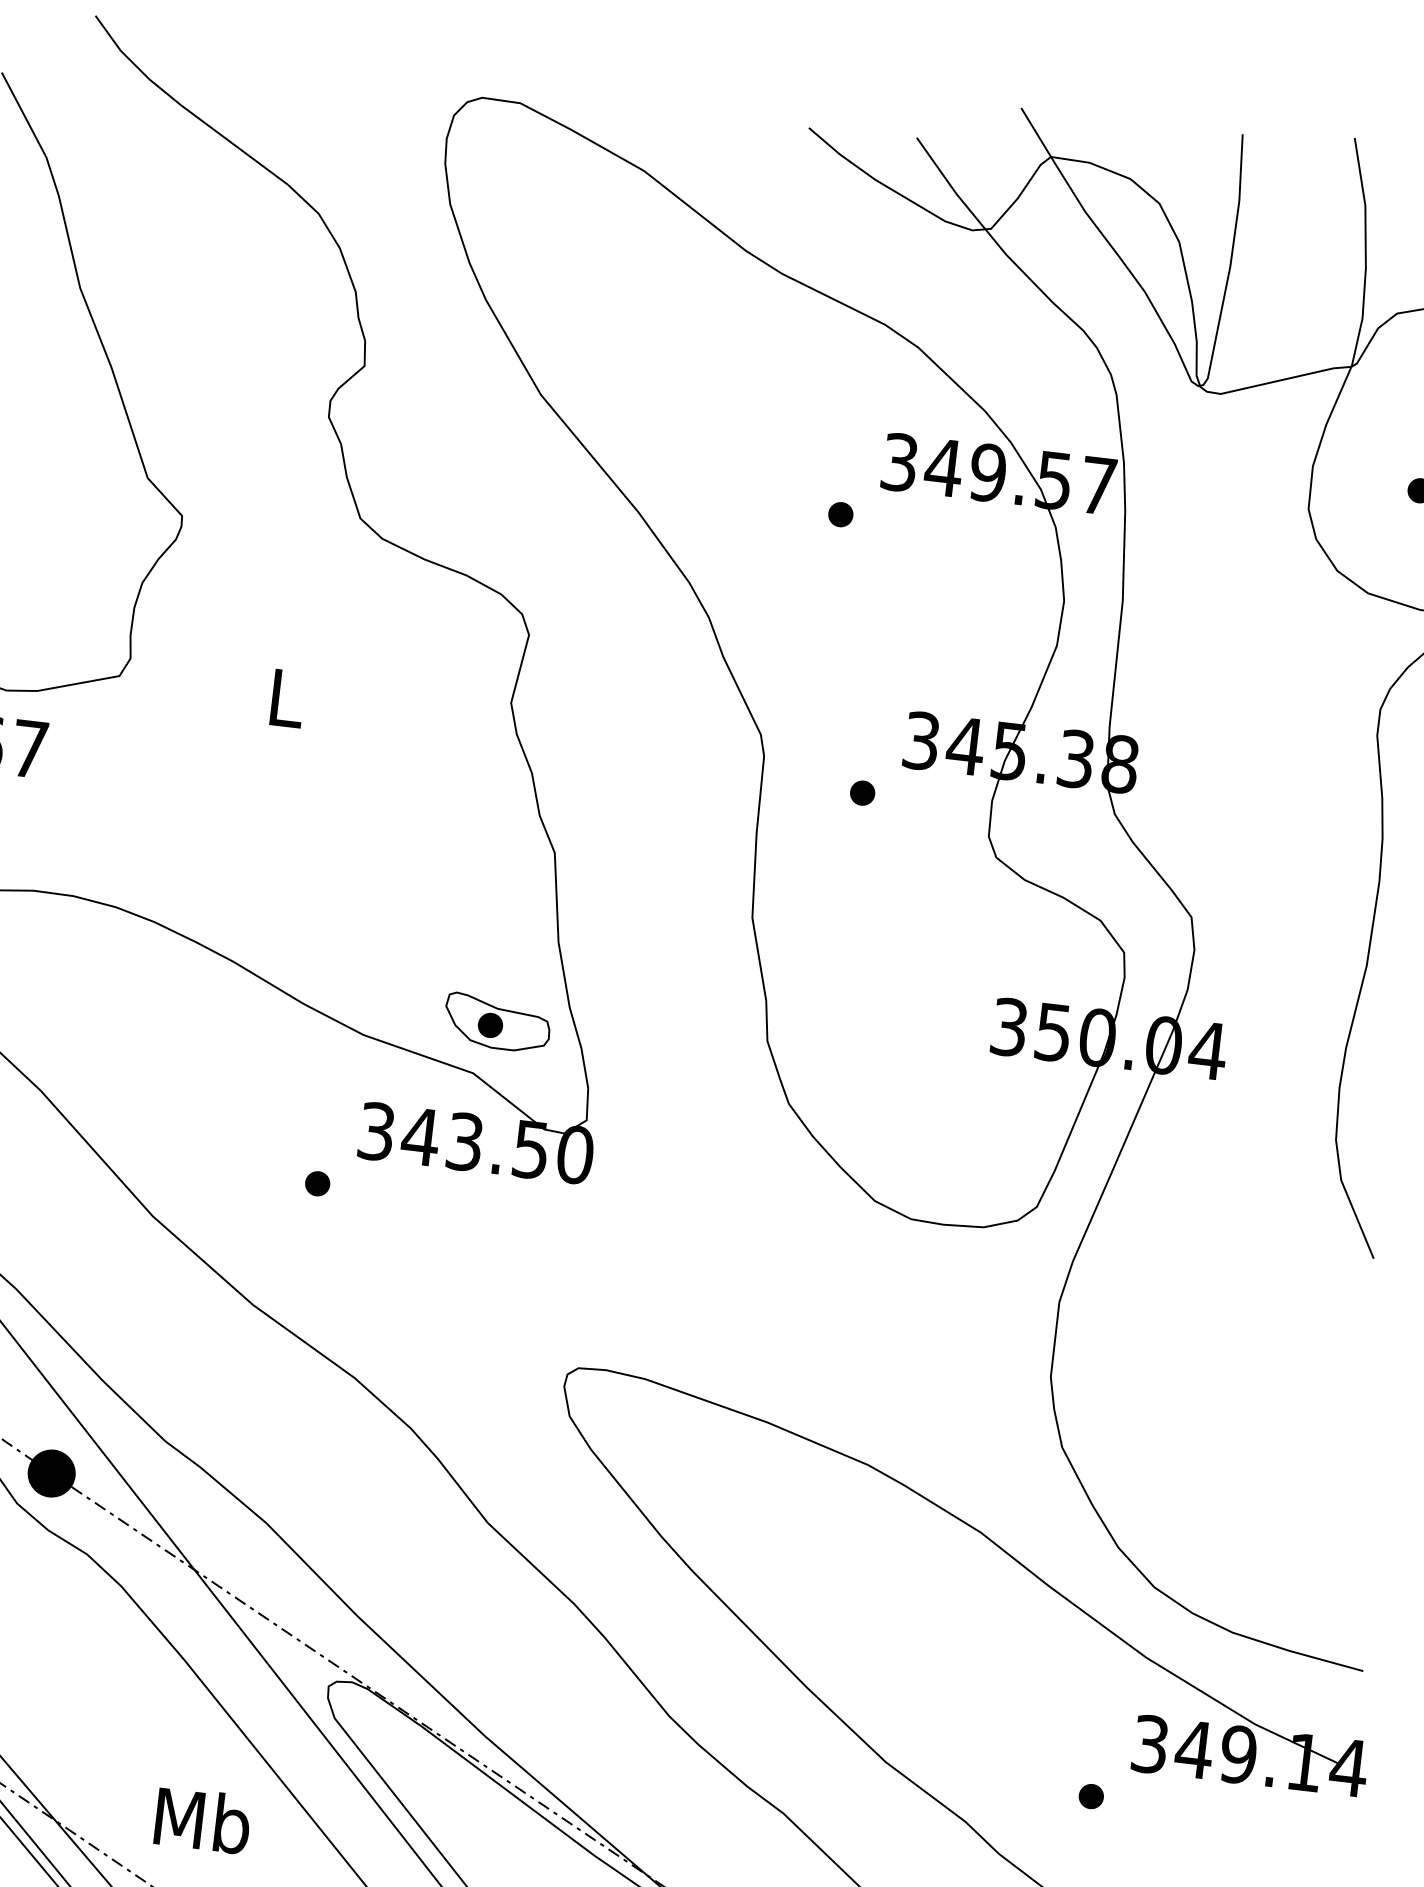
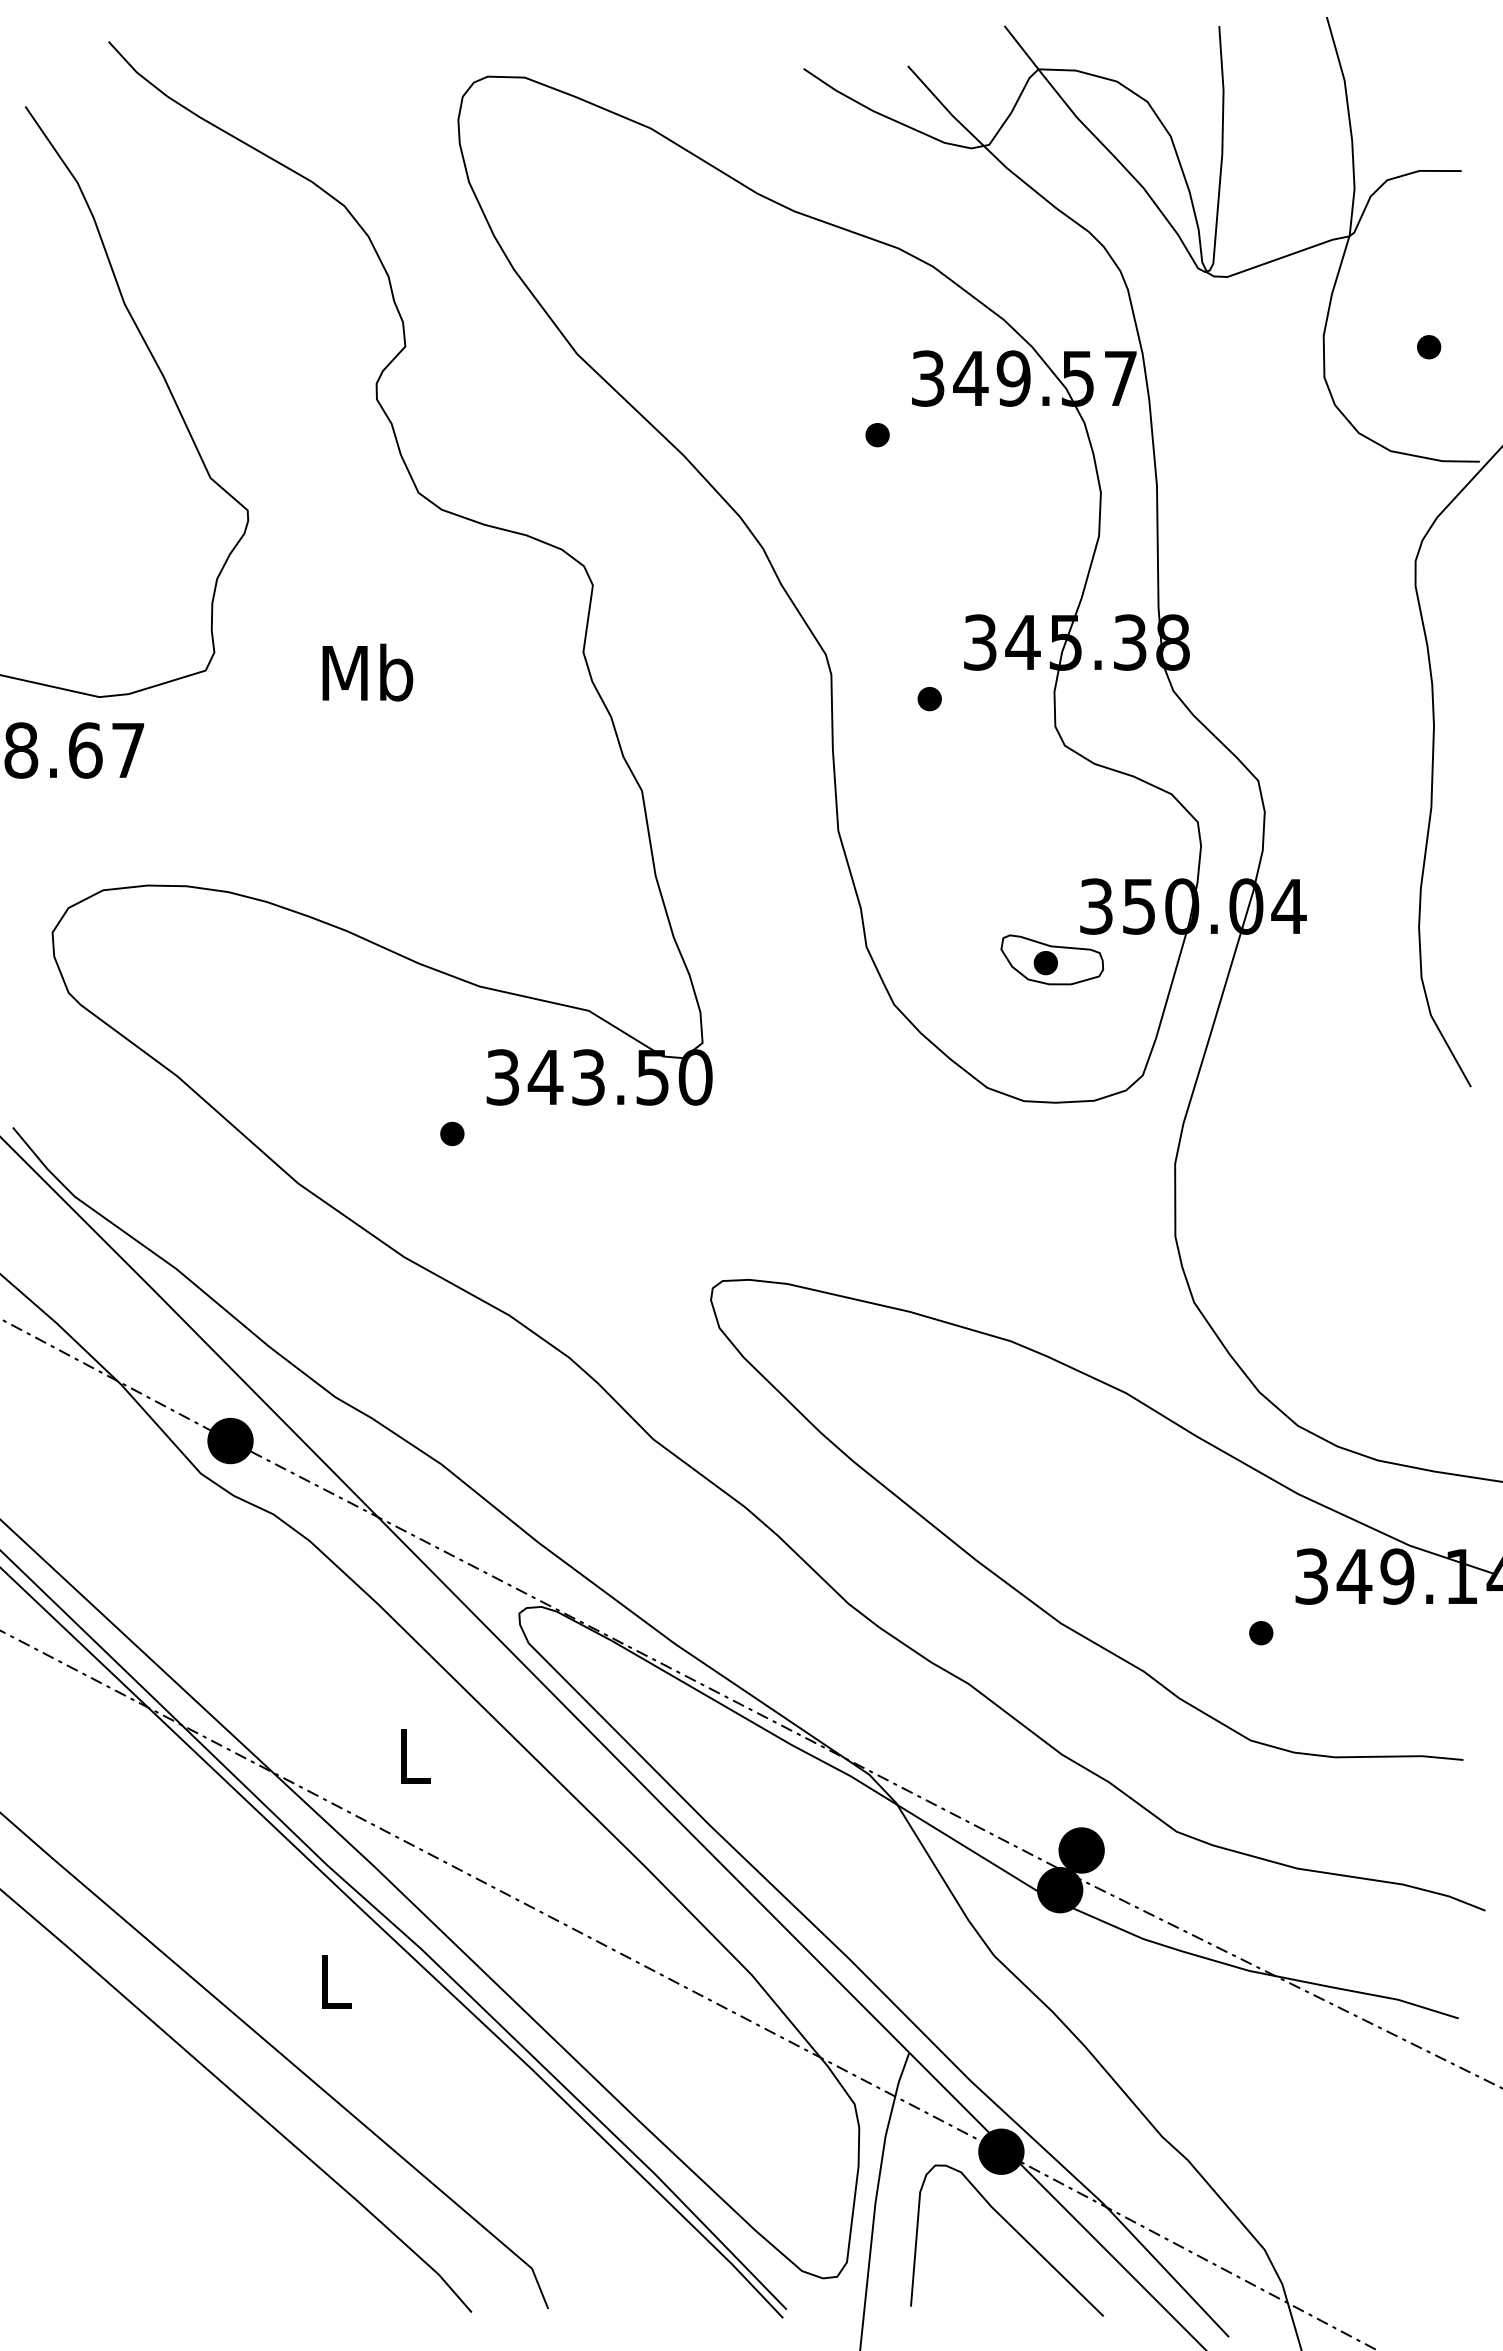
text: (286, 697) -> (367, 672), L -> Mb
part: (497, 1022) -> (1052, 959), moved
text: (203, 1820) -> (414, 1755), Mb -> L

